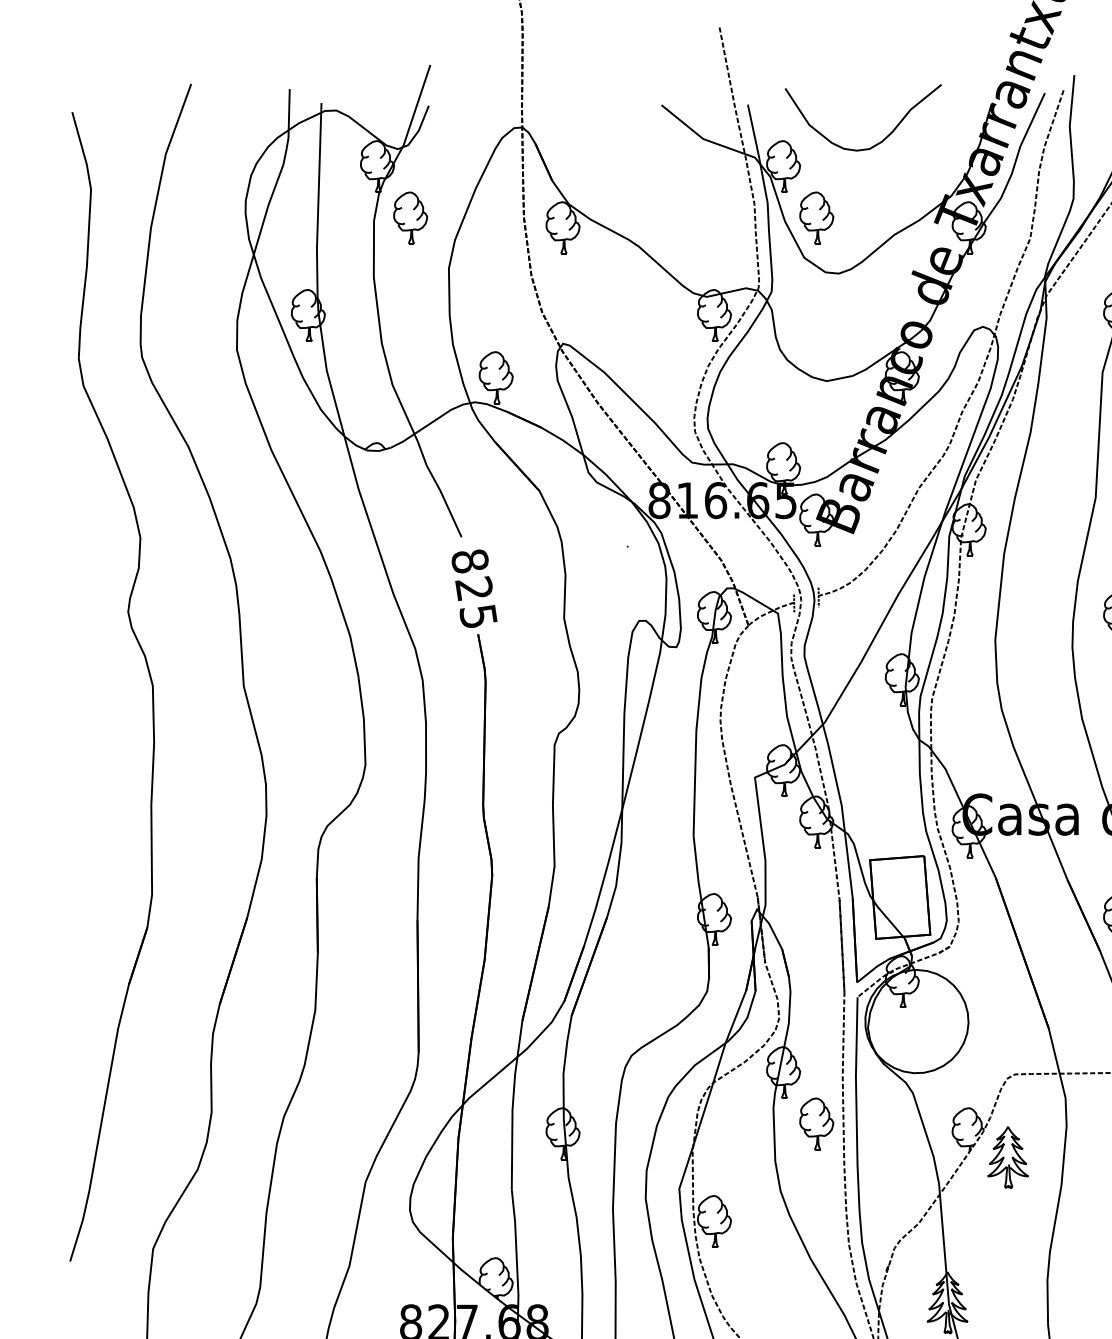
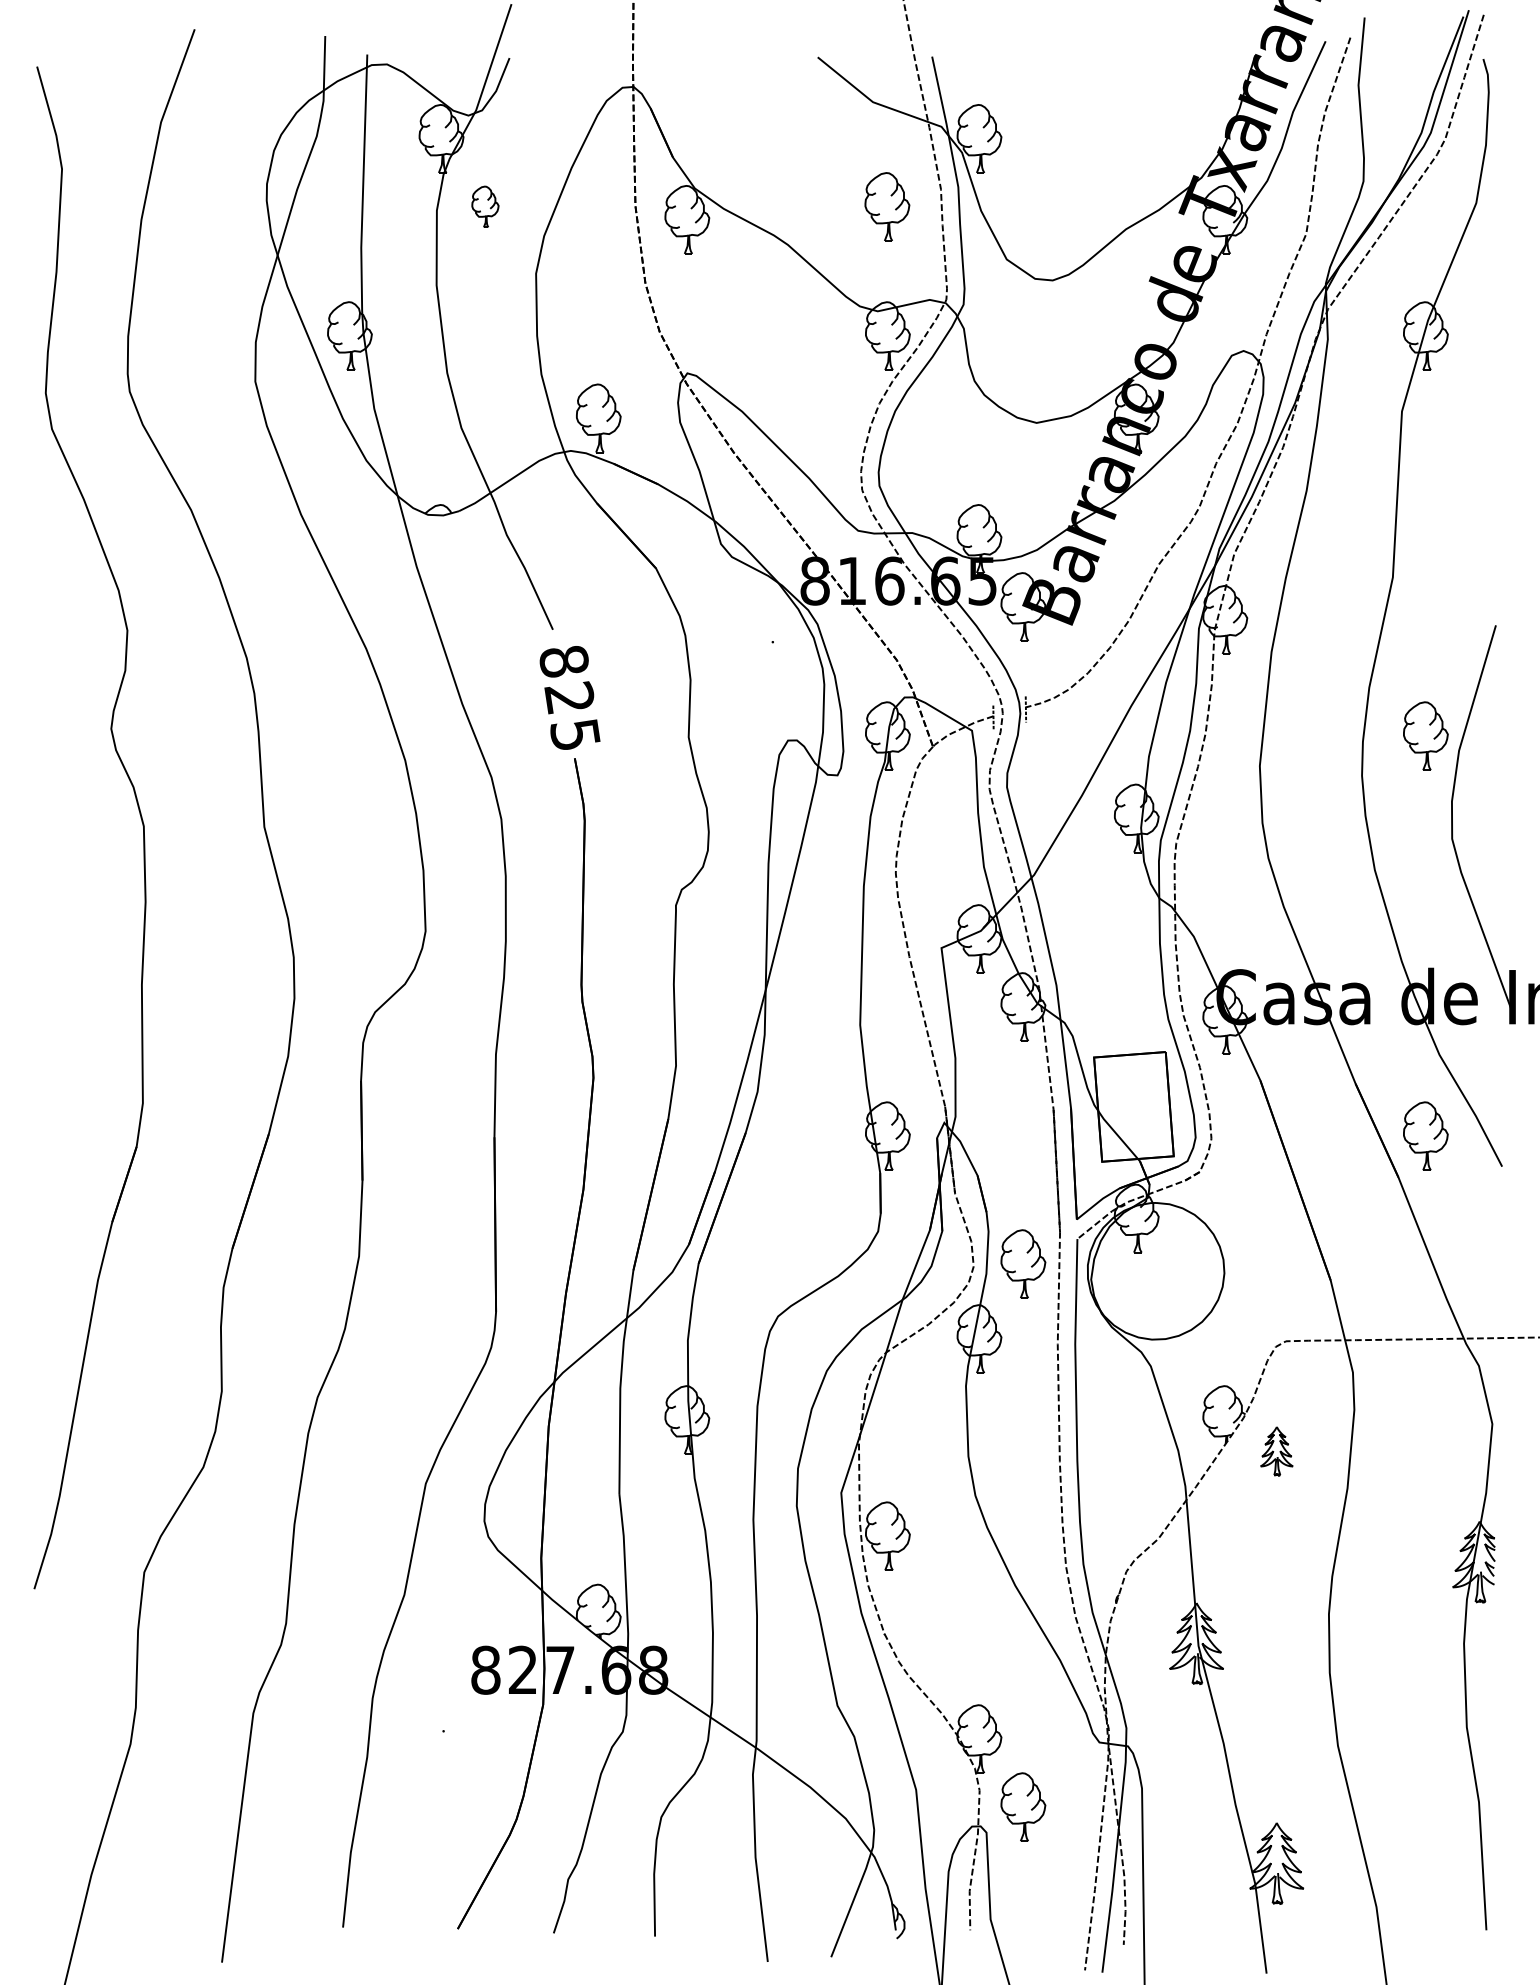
curve: (884, 138) -> (1112, 101), removed
part: (410, 217) -> (485, 206), size x0.6
part: (816, 217) -> (887, 206), moved
part: (816, 1123) -> (1023, 1263), moved
part: (1007, 1157) -> (1276, 1451), size x0.6

